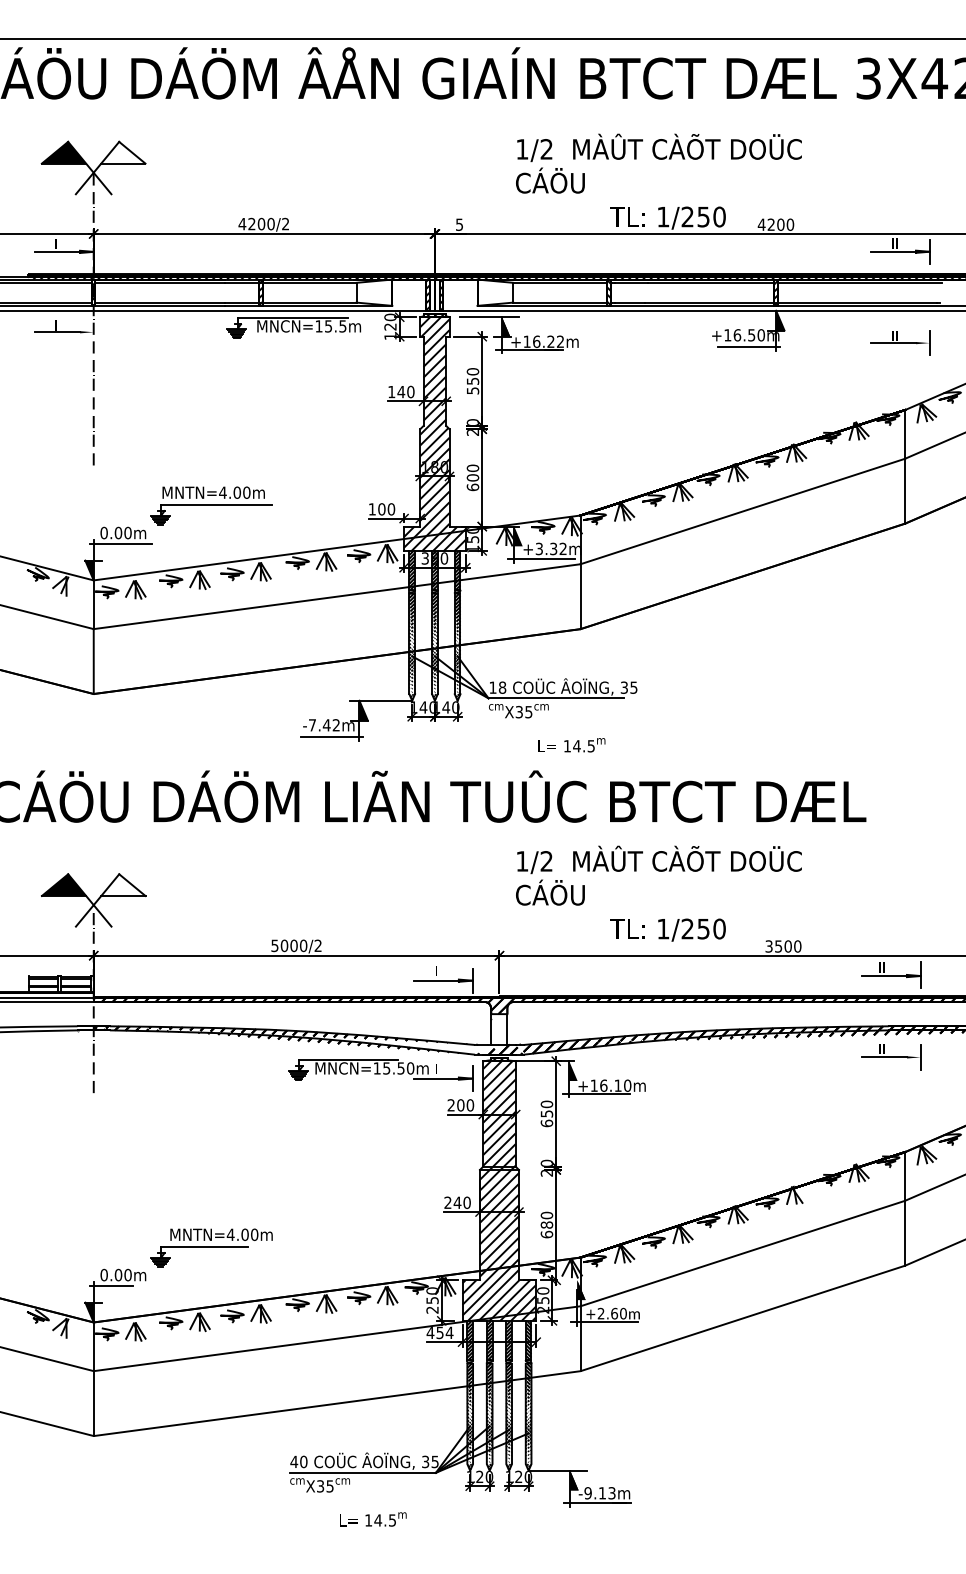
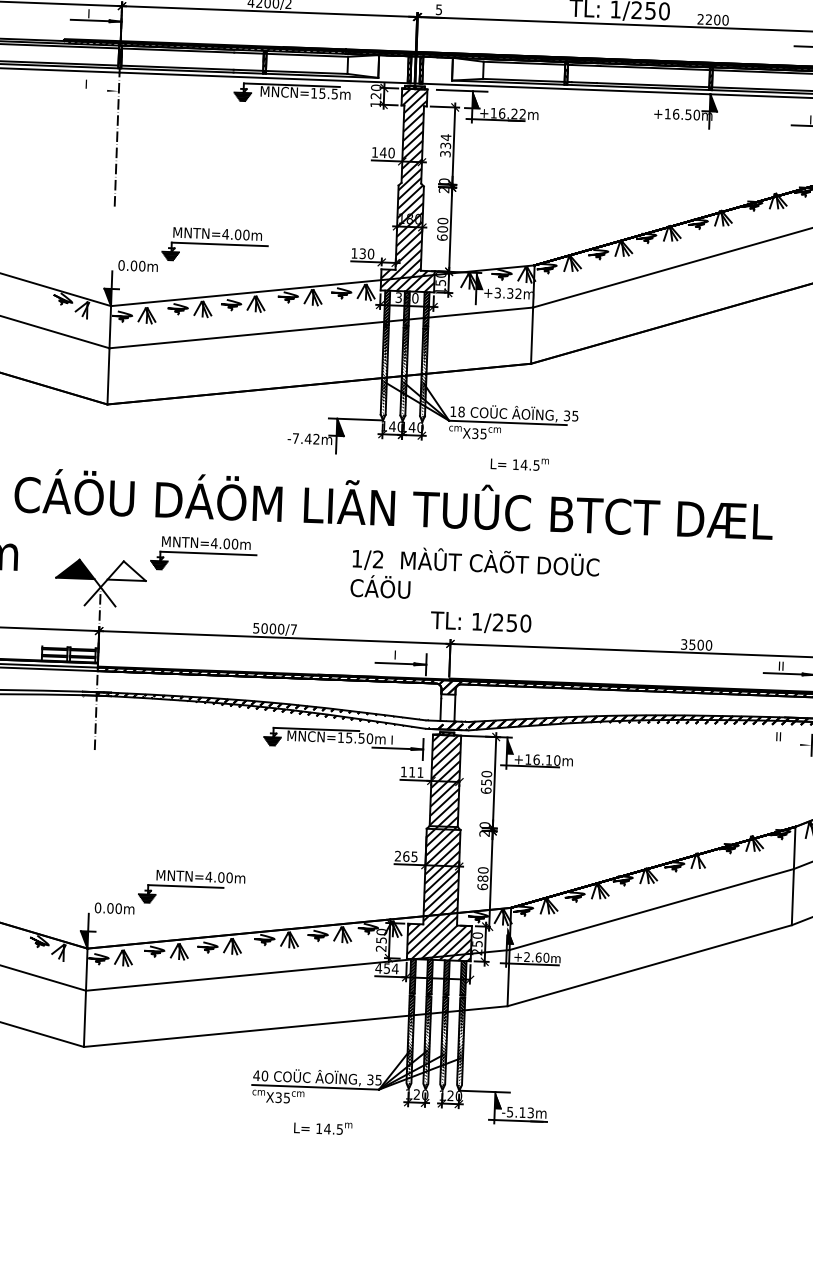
text: (761, 224) -> (700, 19), 4200 -> 2200
line: (57, 332) -> (87, 90), removed
line: (748, 346) -> (685, 124), removed
text: (472, 380) -> (445, 145), 550 -> 334
text: (381, 509) -> (362, 253), 100 -> 130
line: (120, 544) -> (135, 275), removed
line: (541, 558) -> (499, 301), removed
line: (332, 736) -> (312, 448), removed
part: (211, 862) -> (204, 554), added
text: (658, 893) -> (474, 590), moved
text: (317, 945) -> (293, 629), 5000/2 -> 5000/7
line: (884, 1057) -> (780, 744), removed
text: (460, 1105) -> (411, 772), 200 -> 111
text: (461, 1202) -> (409, 856), 240 -> 265
line: (111, 1286) -> (104, 918), removed
text: (587, 1493) -> (509, 1112), -9.13m -> -5.13m

